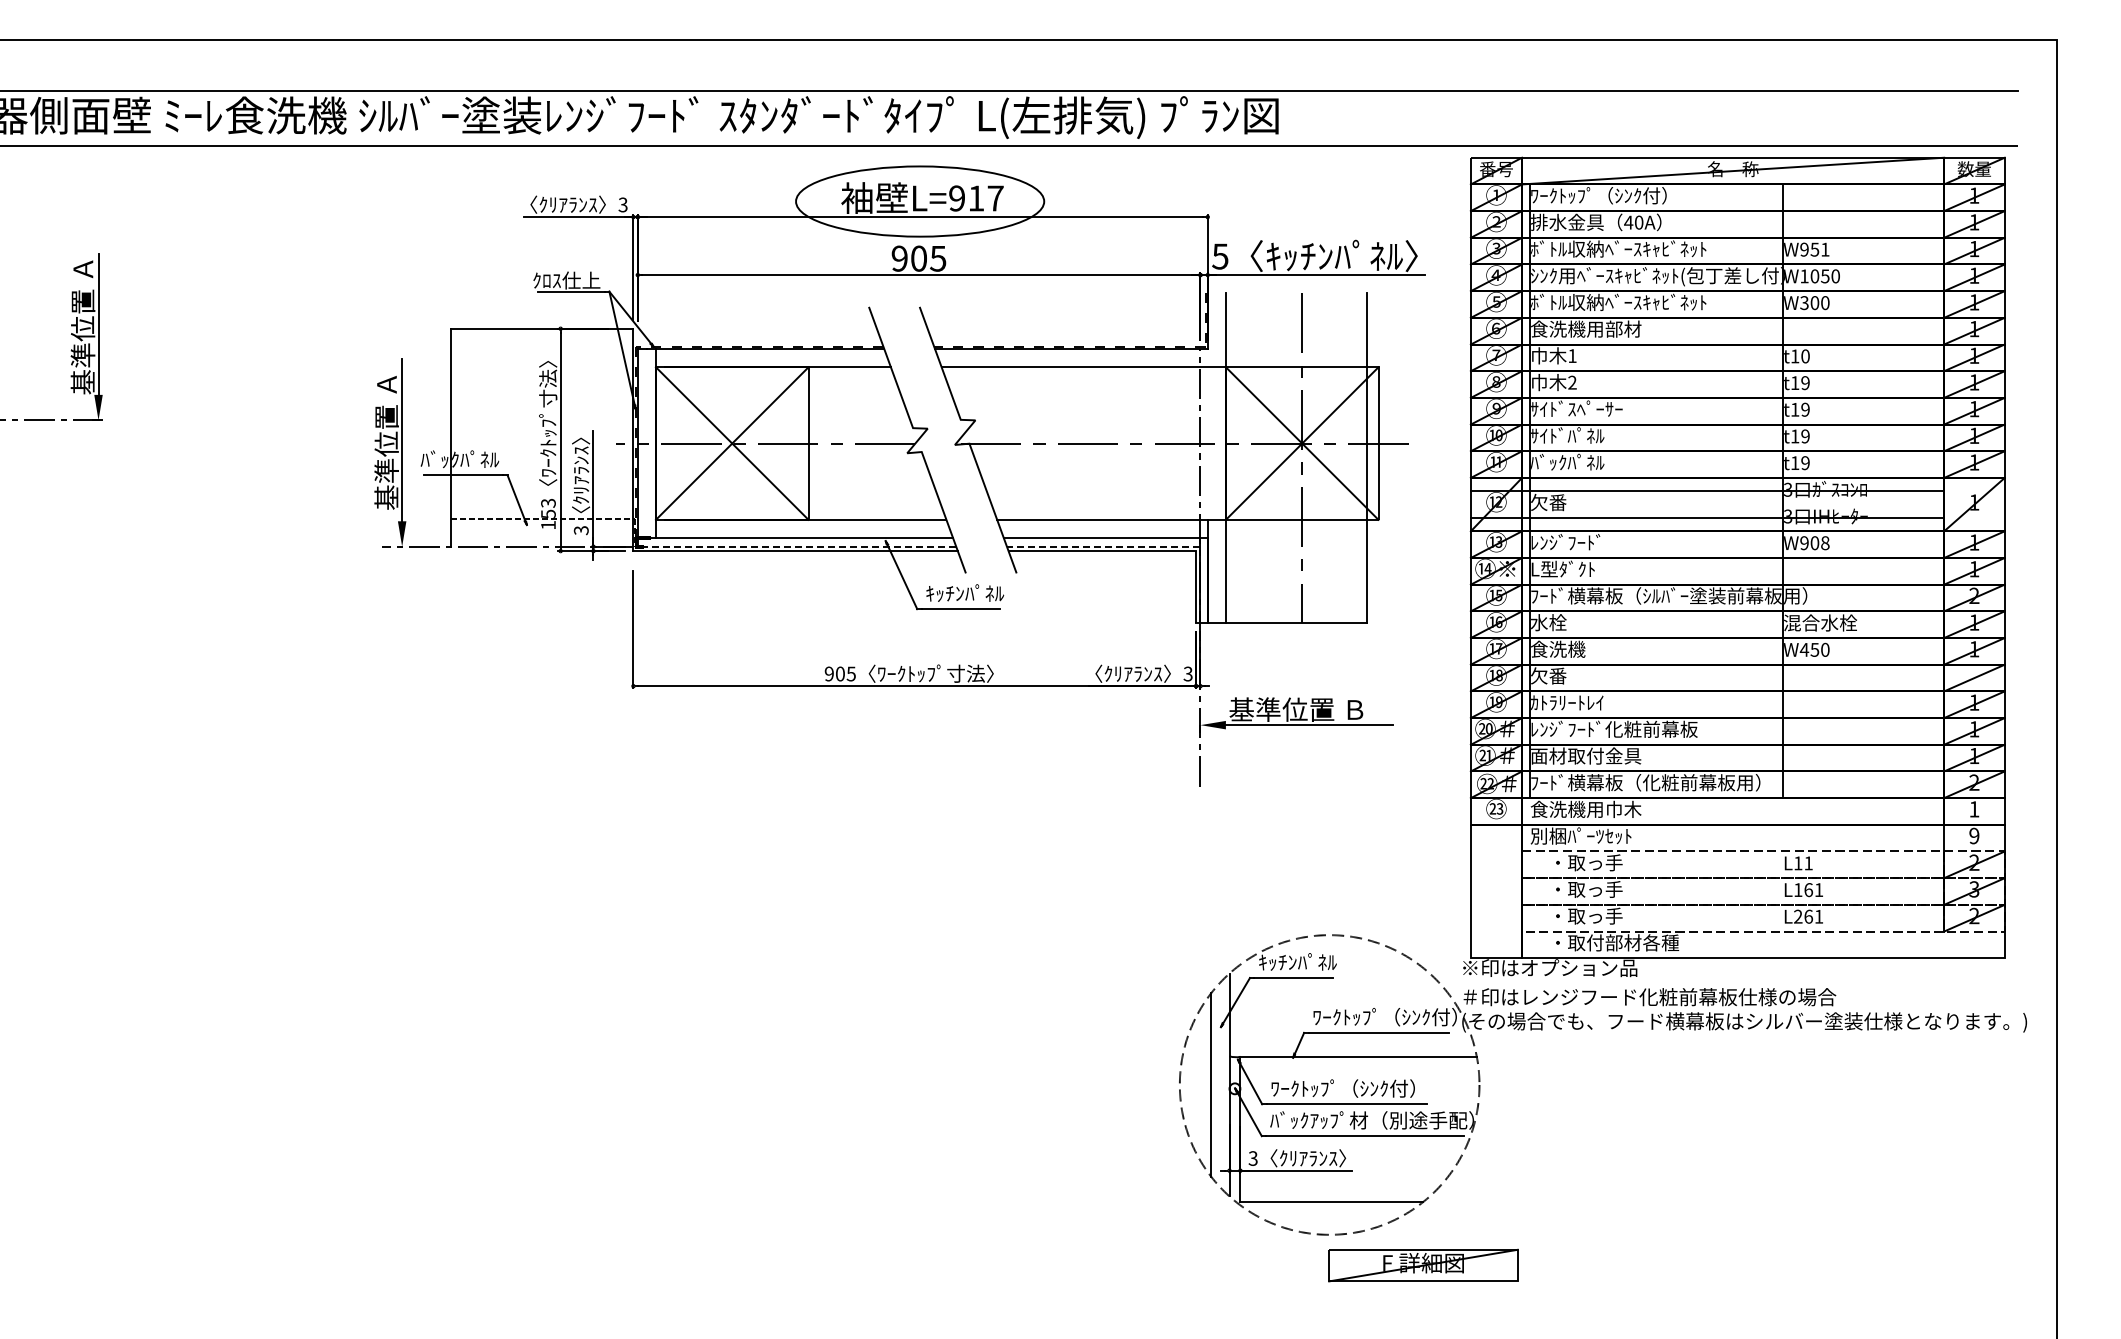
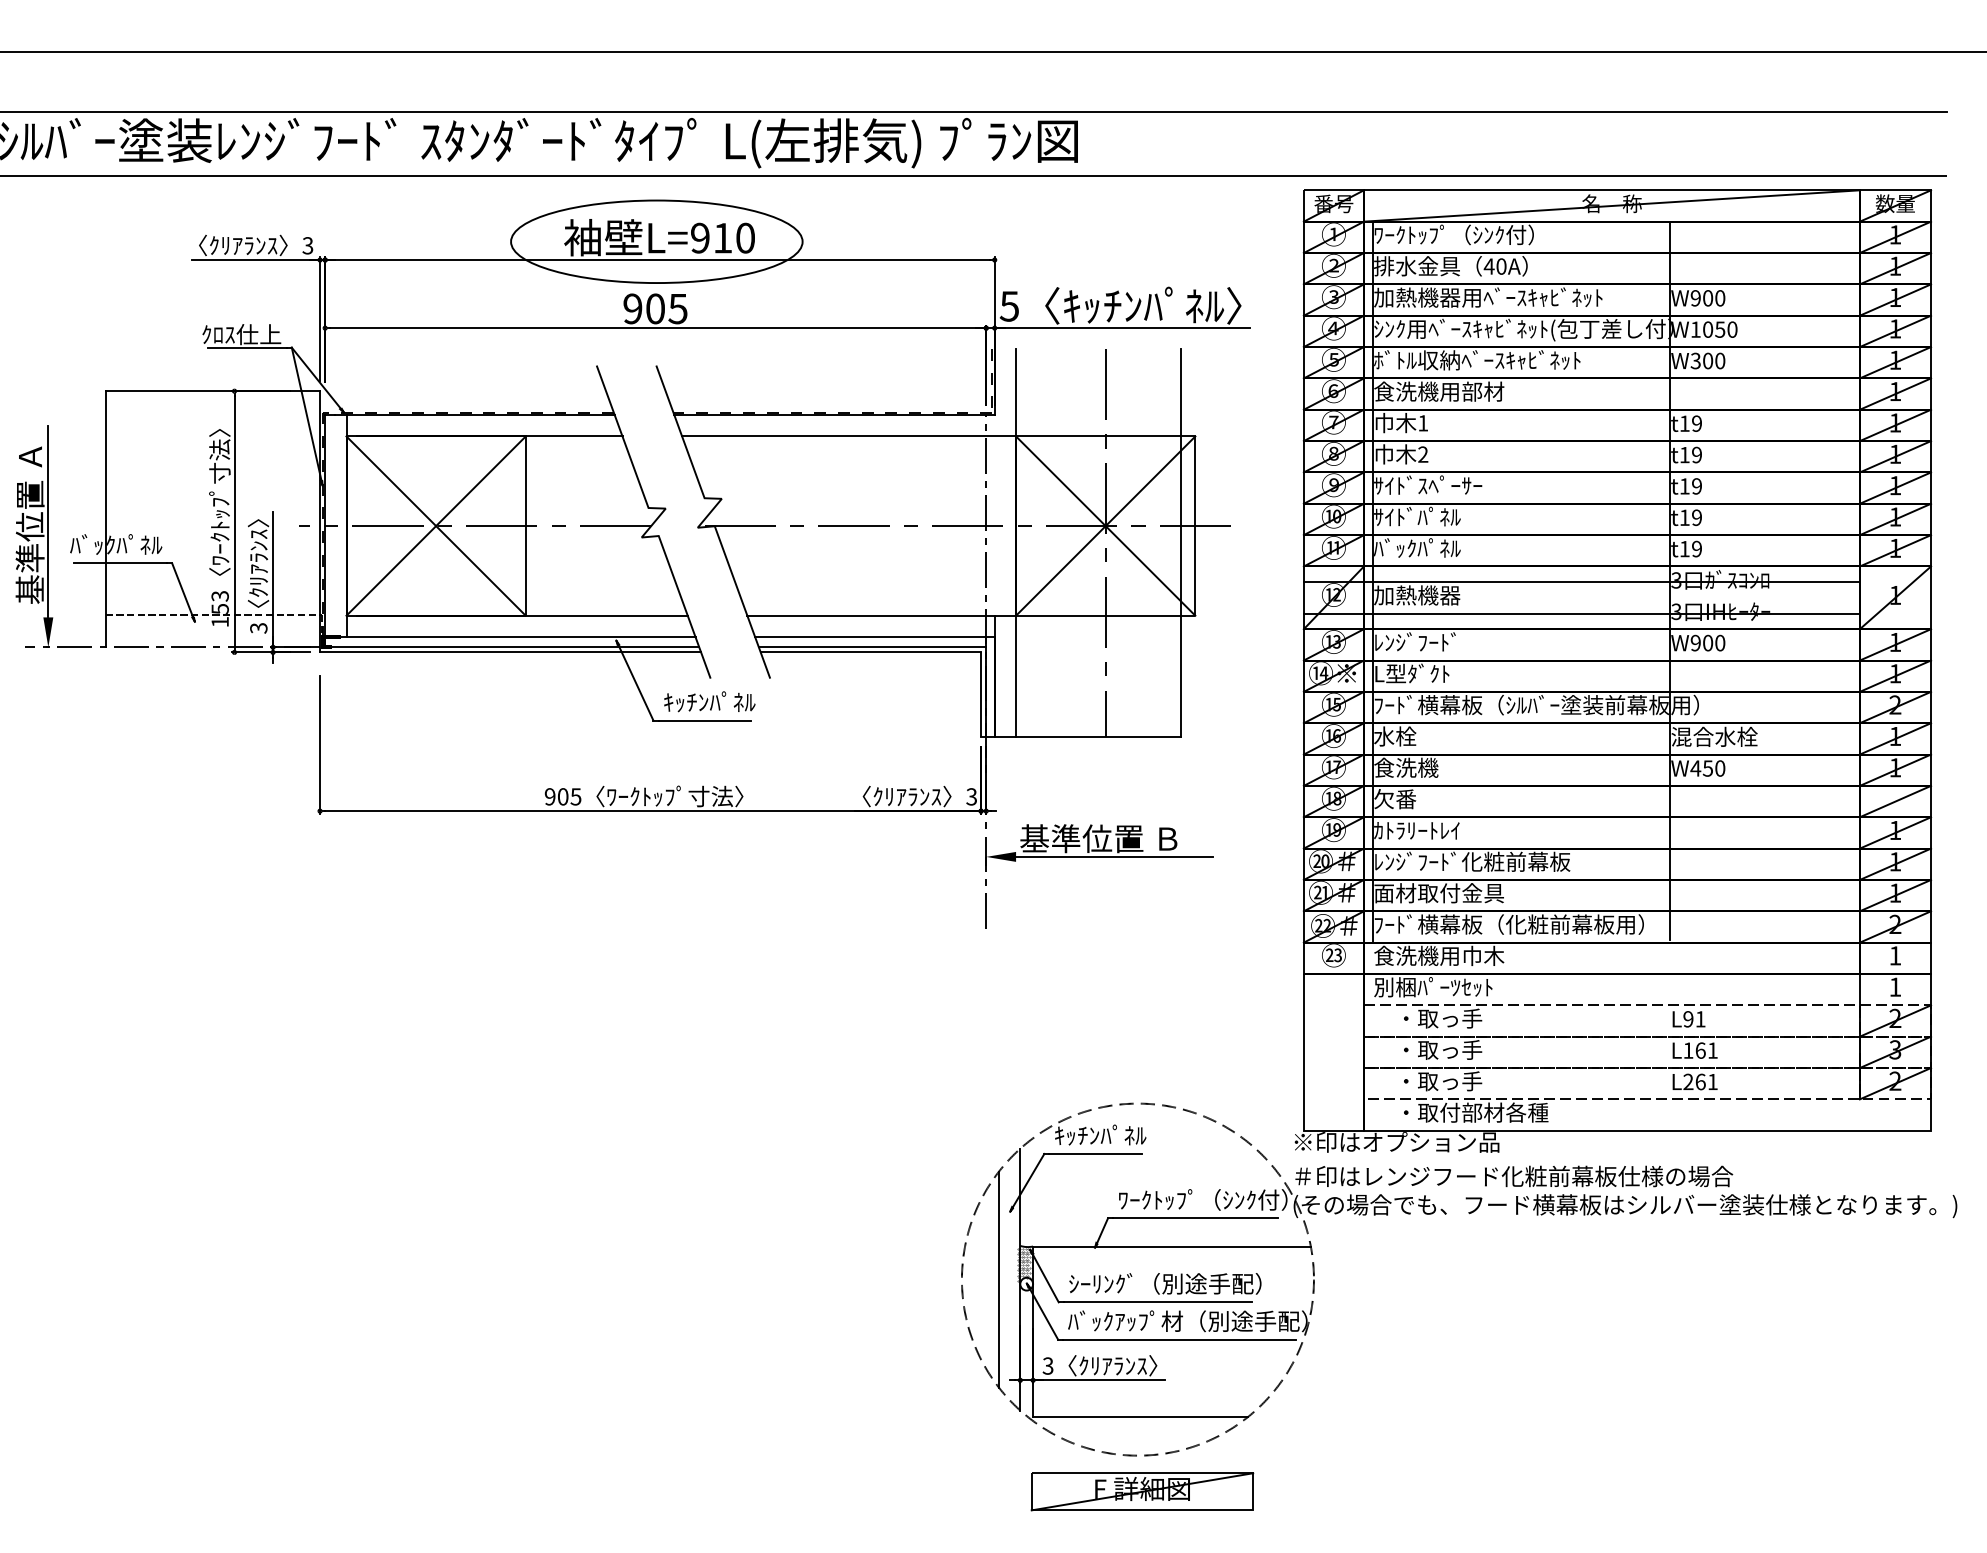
text: (995, 198) -> (745, 238), L=917 -> L=910
text: (1627, 248) -> (1487, 296), ﾎﾞﾄﾙ収納ﾍﾞｰｽｷｬﾋﾞﾈｯﾄ -> 加熱機器用ﾍﾞｰｽｷｬﾋﾞﾈｯﾄ
text: (1819, 249) -> (1713, 298), W951 -> W900
text: (1805, 356) -> (1696, 423), t10 -> t19
text: (1567, 502) -> (1417, 595), 欠番 -> 加熱機器
text: (1825, 542) -> (1720, 642), W908 -> W900
line: (796, 546) -> (511, 647), dashed -> solid
line: (1103, 546) -> (872, 647), dashed -> solid
text: (1974, 835) -> (1895, 986), 9 -> 1
text: (1798, 863) -> (1688, 1019), L11 -> L91
hatch: (1232, 1072) -> (1023, 1264), added
text: (1352, 1088) -> (1164, 1283), ﾜｰｸﾄｯﾌﾟ（ｼﾝｸ付） -> ｼｰﾘﾝｸﾞ（別途手配）
part: (1423, 1265) -> (1142, 1491), moved

